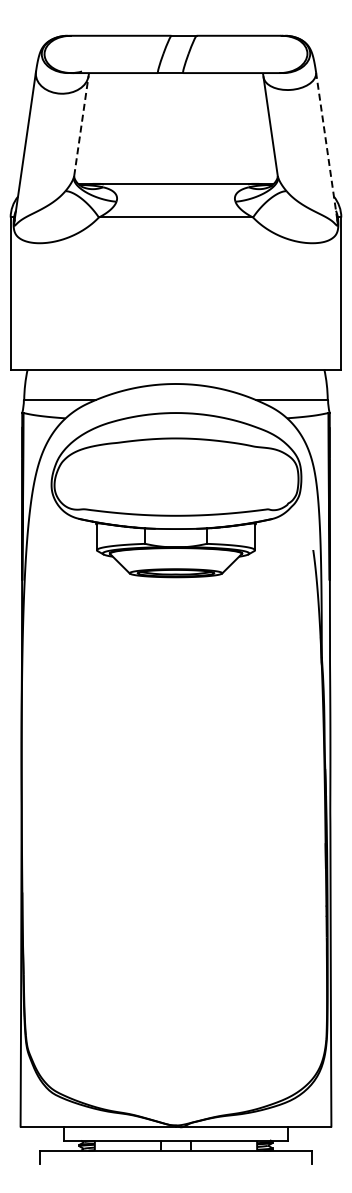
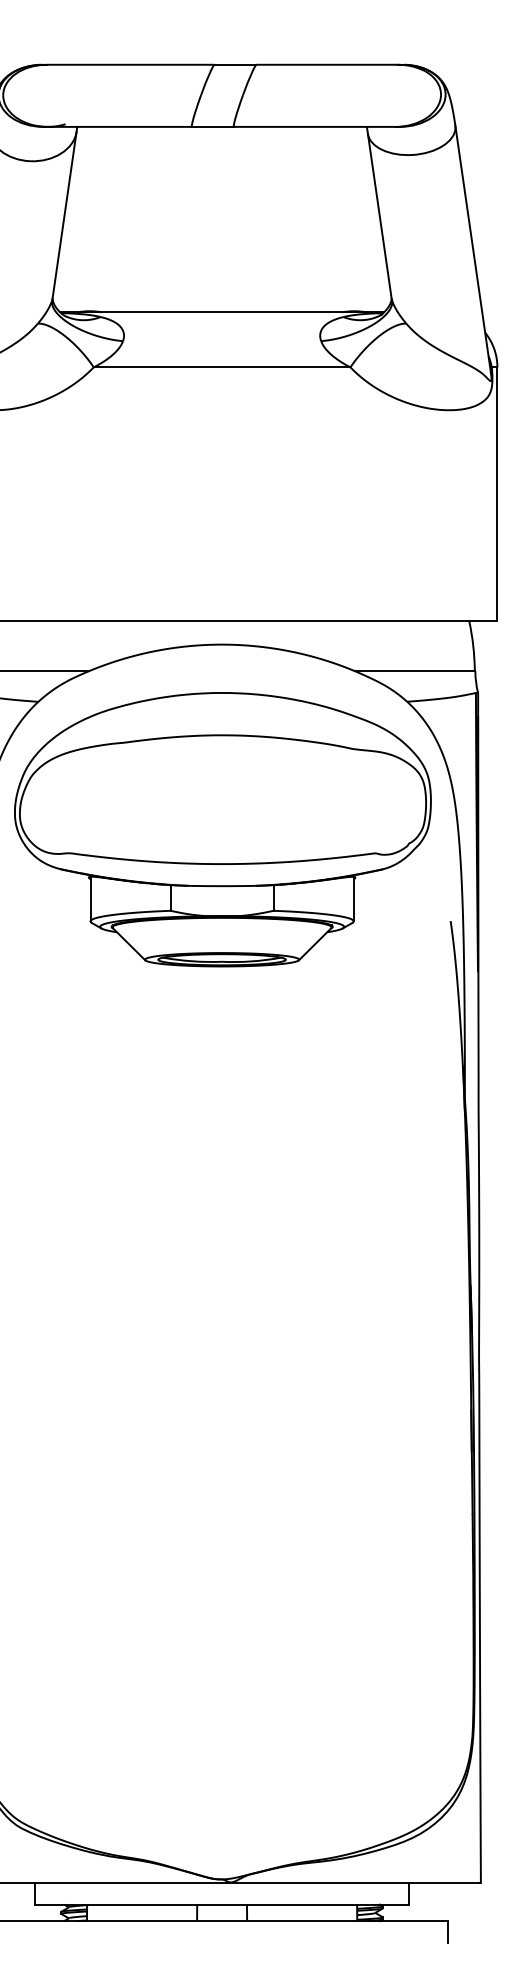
line: (81, 126) -> (64, 215), dashed -> solid
line: (326, 146) -> (472, 249), dashed -> solid

